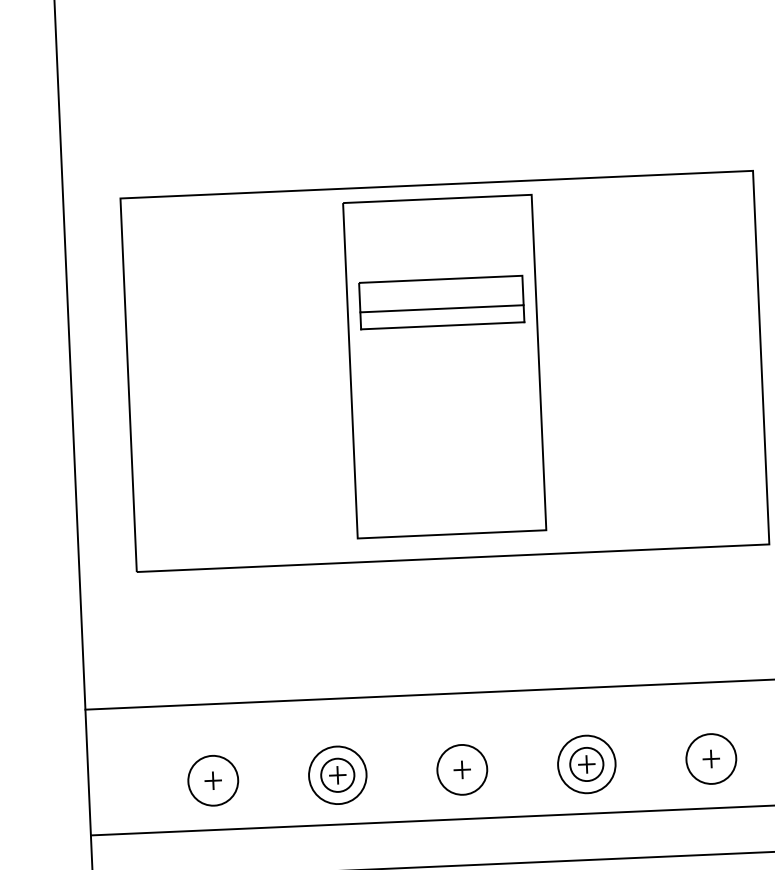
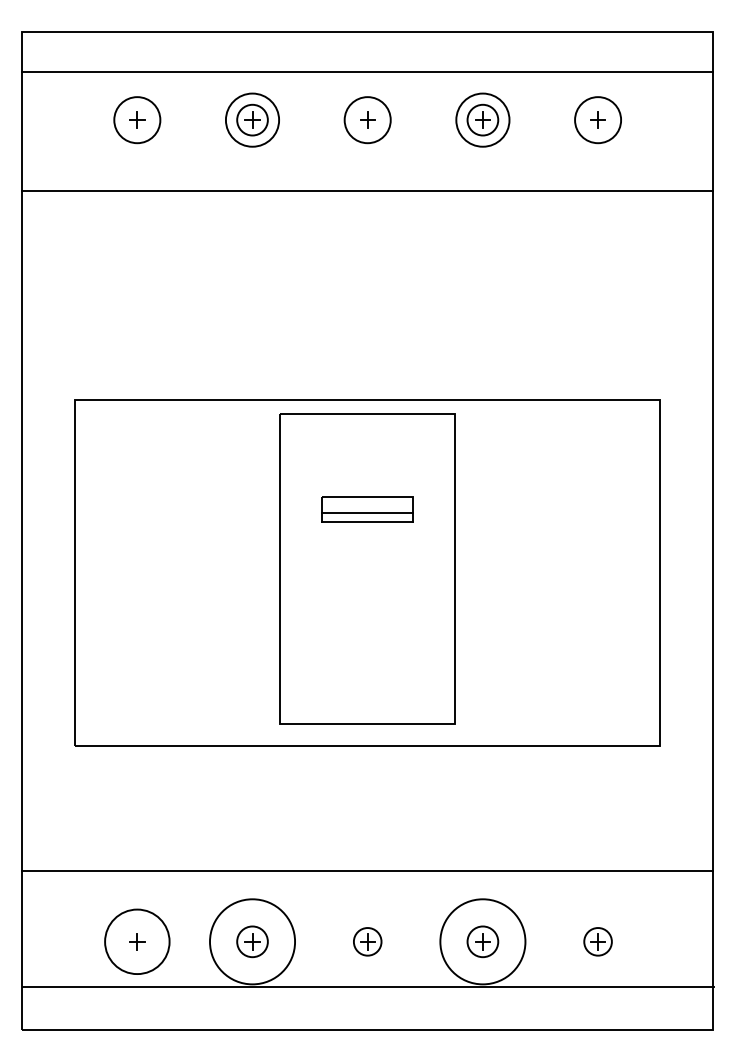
part: (441, 302) -> (367, 509), size x0.6
circle: (711, 758) -> (598, 941), size x0.6
circle: (586, 764) -> (482, 941), size x1.6
circle: (462, 769) -> (367, 941), size x0.6
circle: (337, 774) -> (252, 941), size x1.6
circle: (213, 780) -> (137, 941), size x1.4

